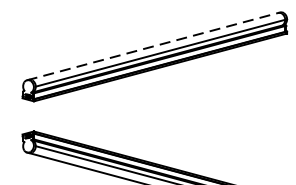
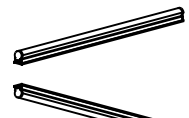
line: (152, 46) -> (97, 29), dashed -> solid

